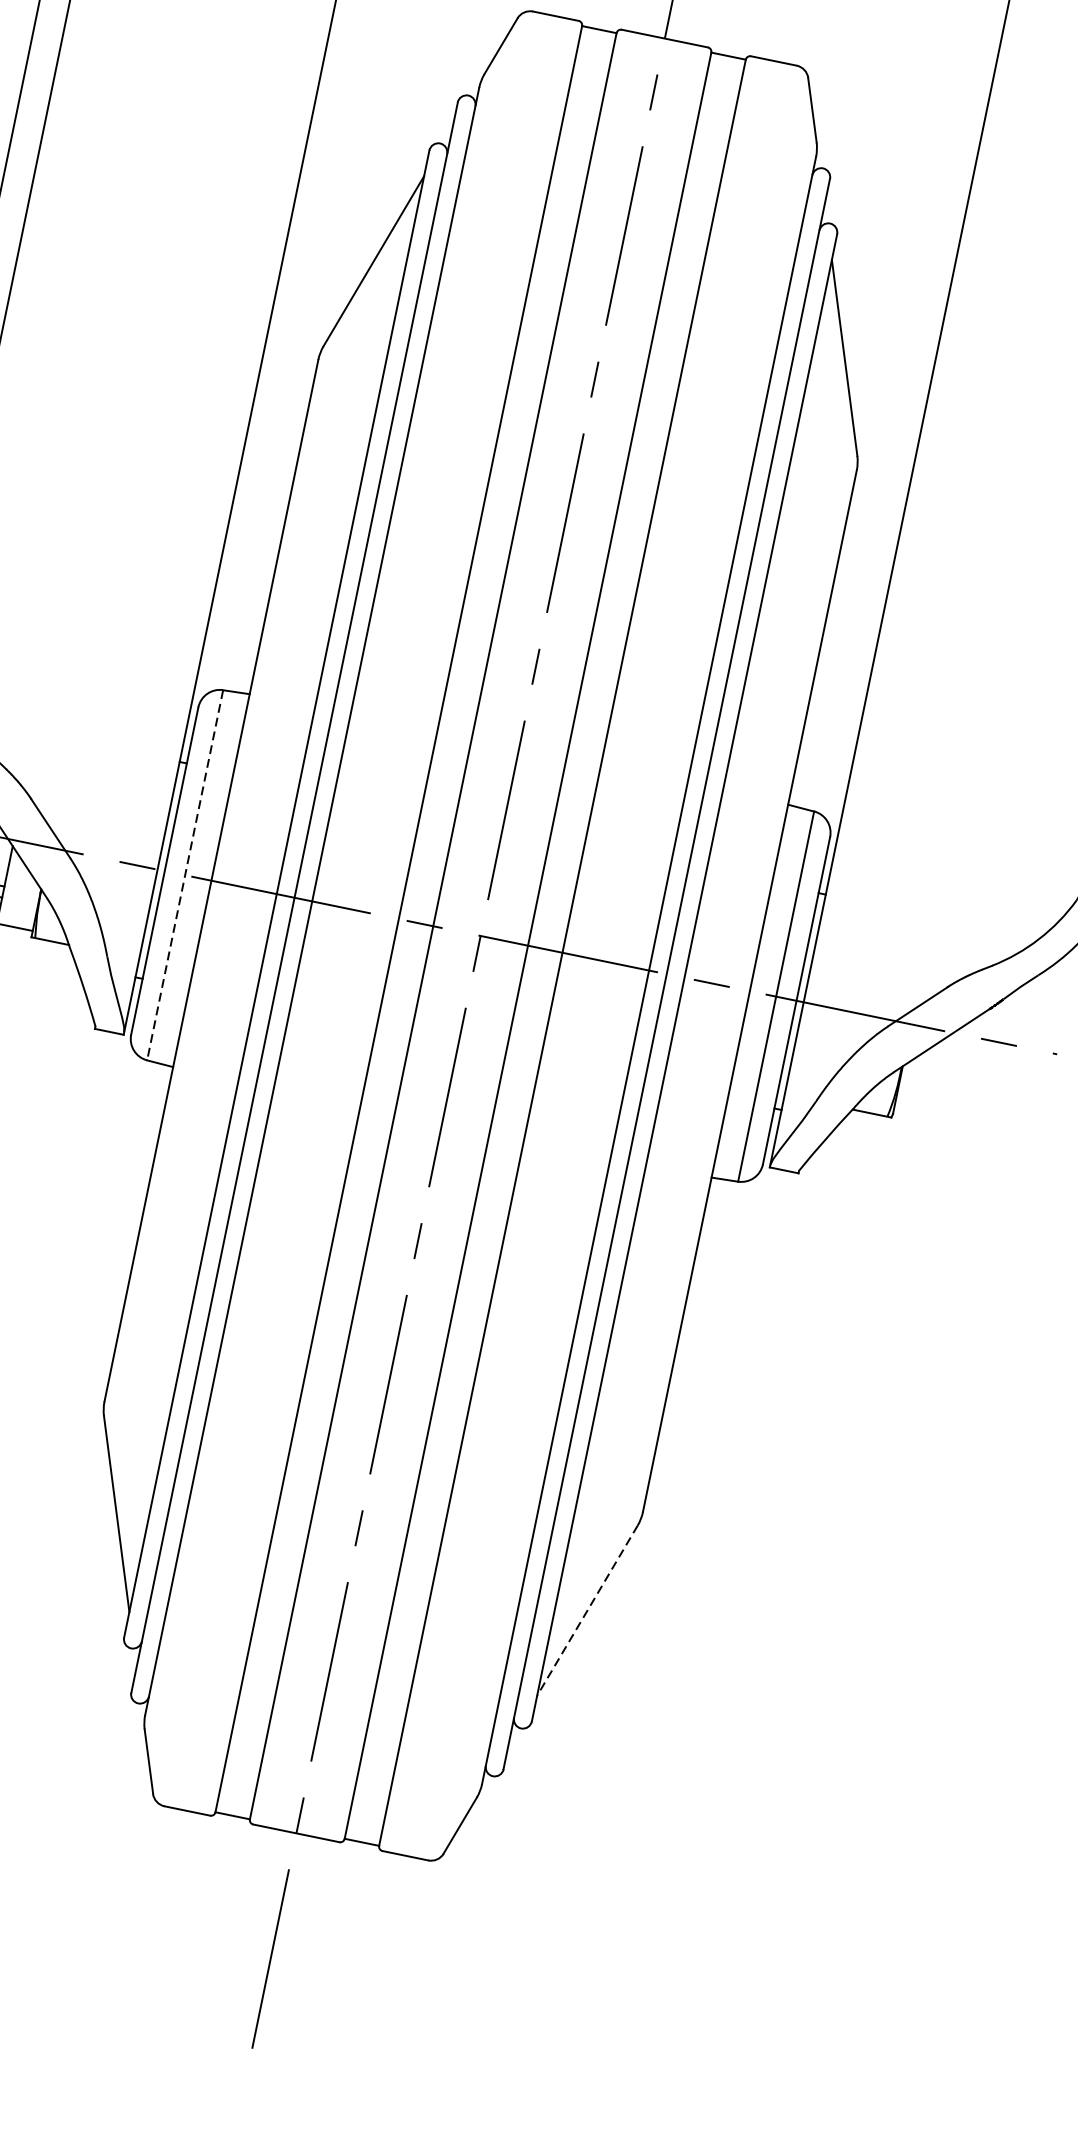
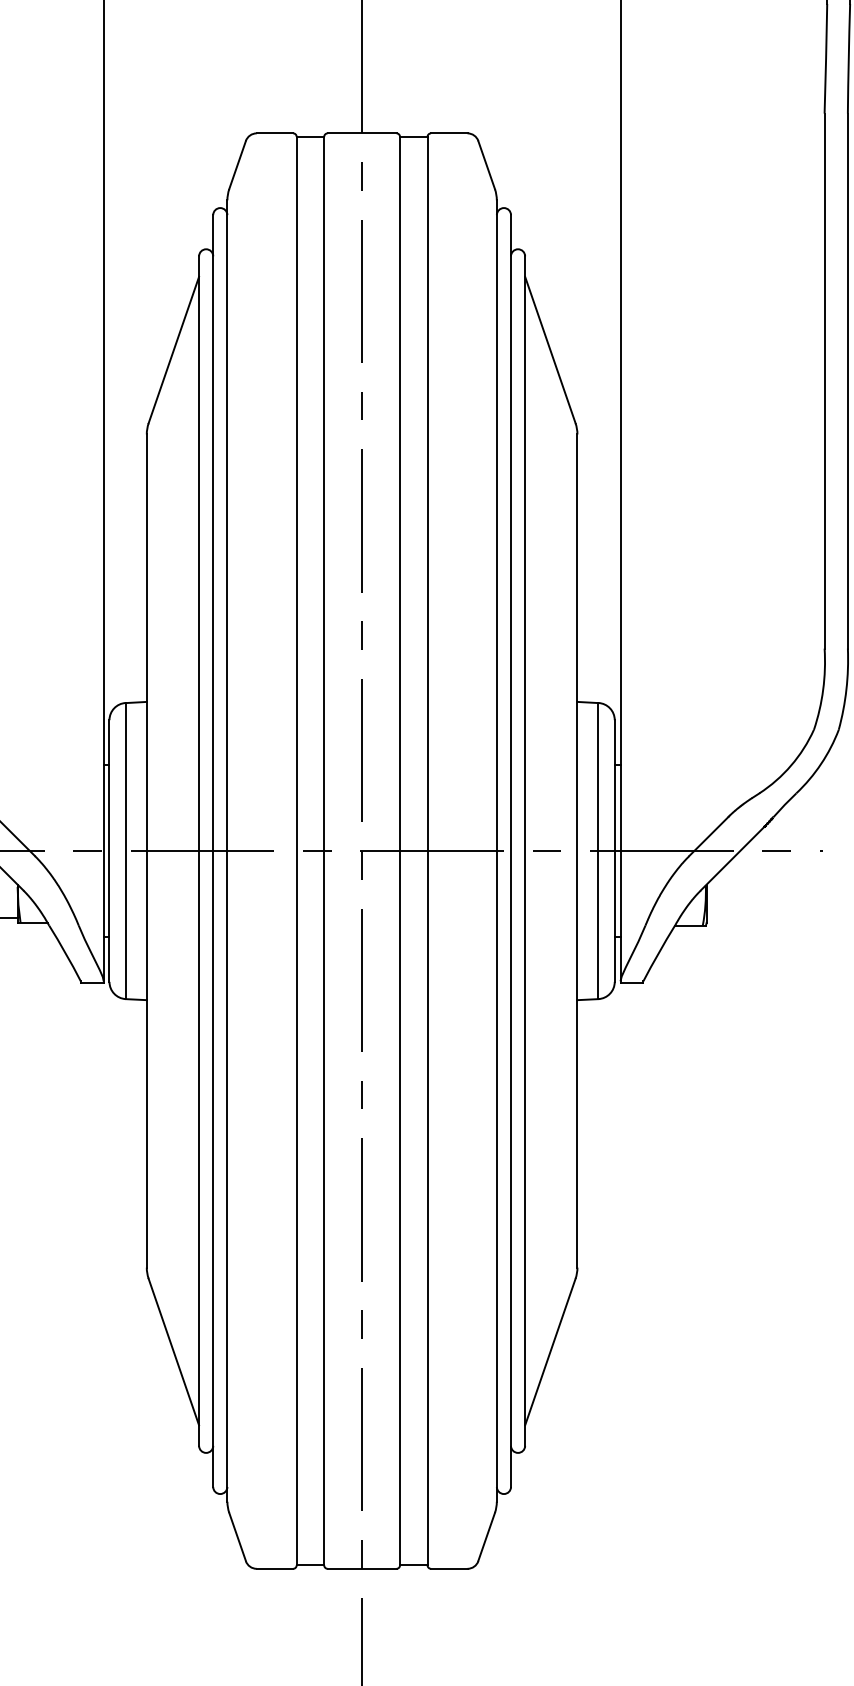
line: (184, 875) -> (125, 851), dashed -> solid
line: (587, 1611) -> (550, 1352), dashed -> solid

